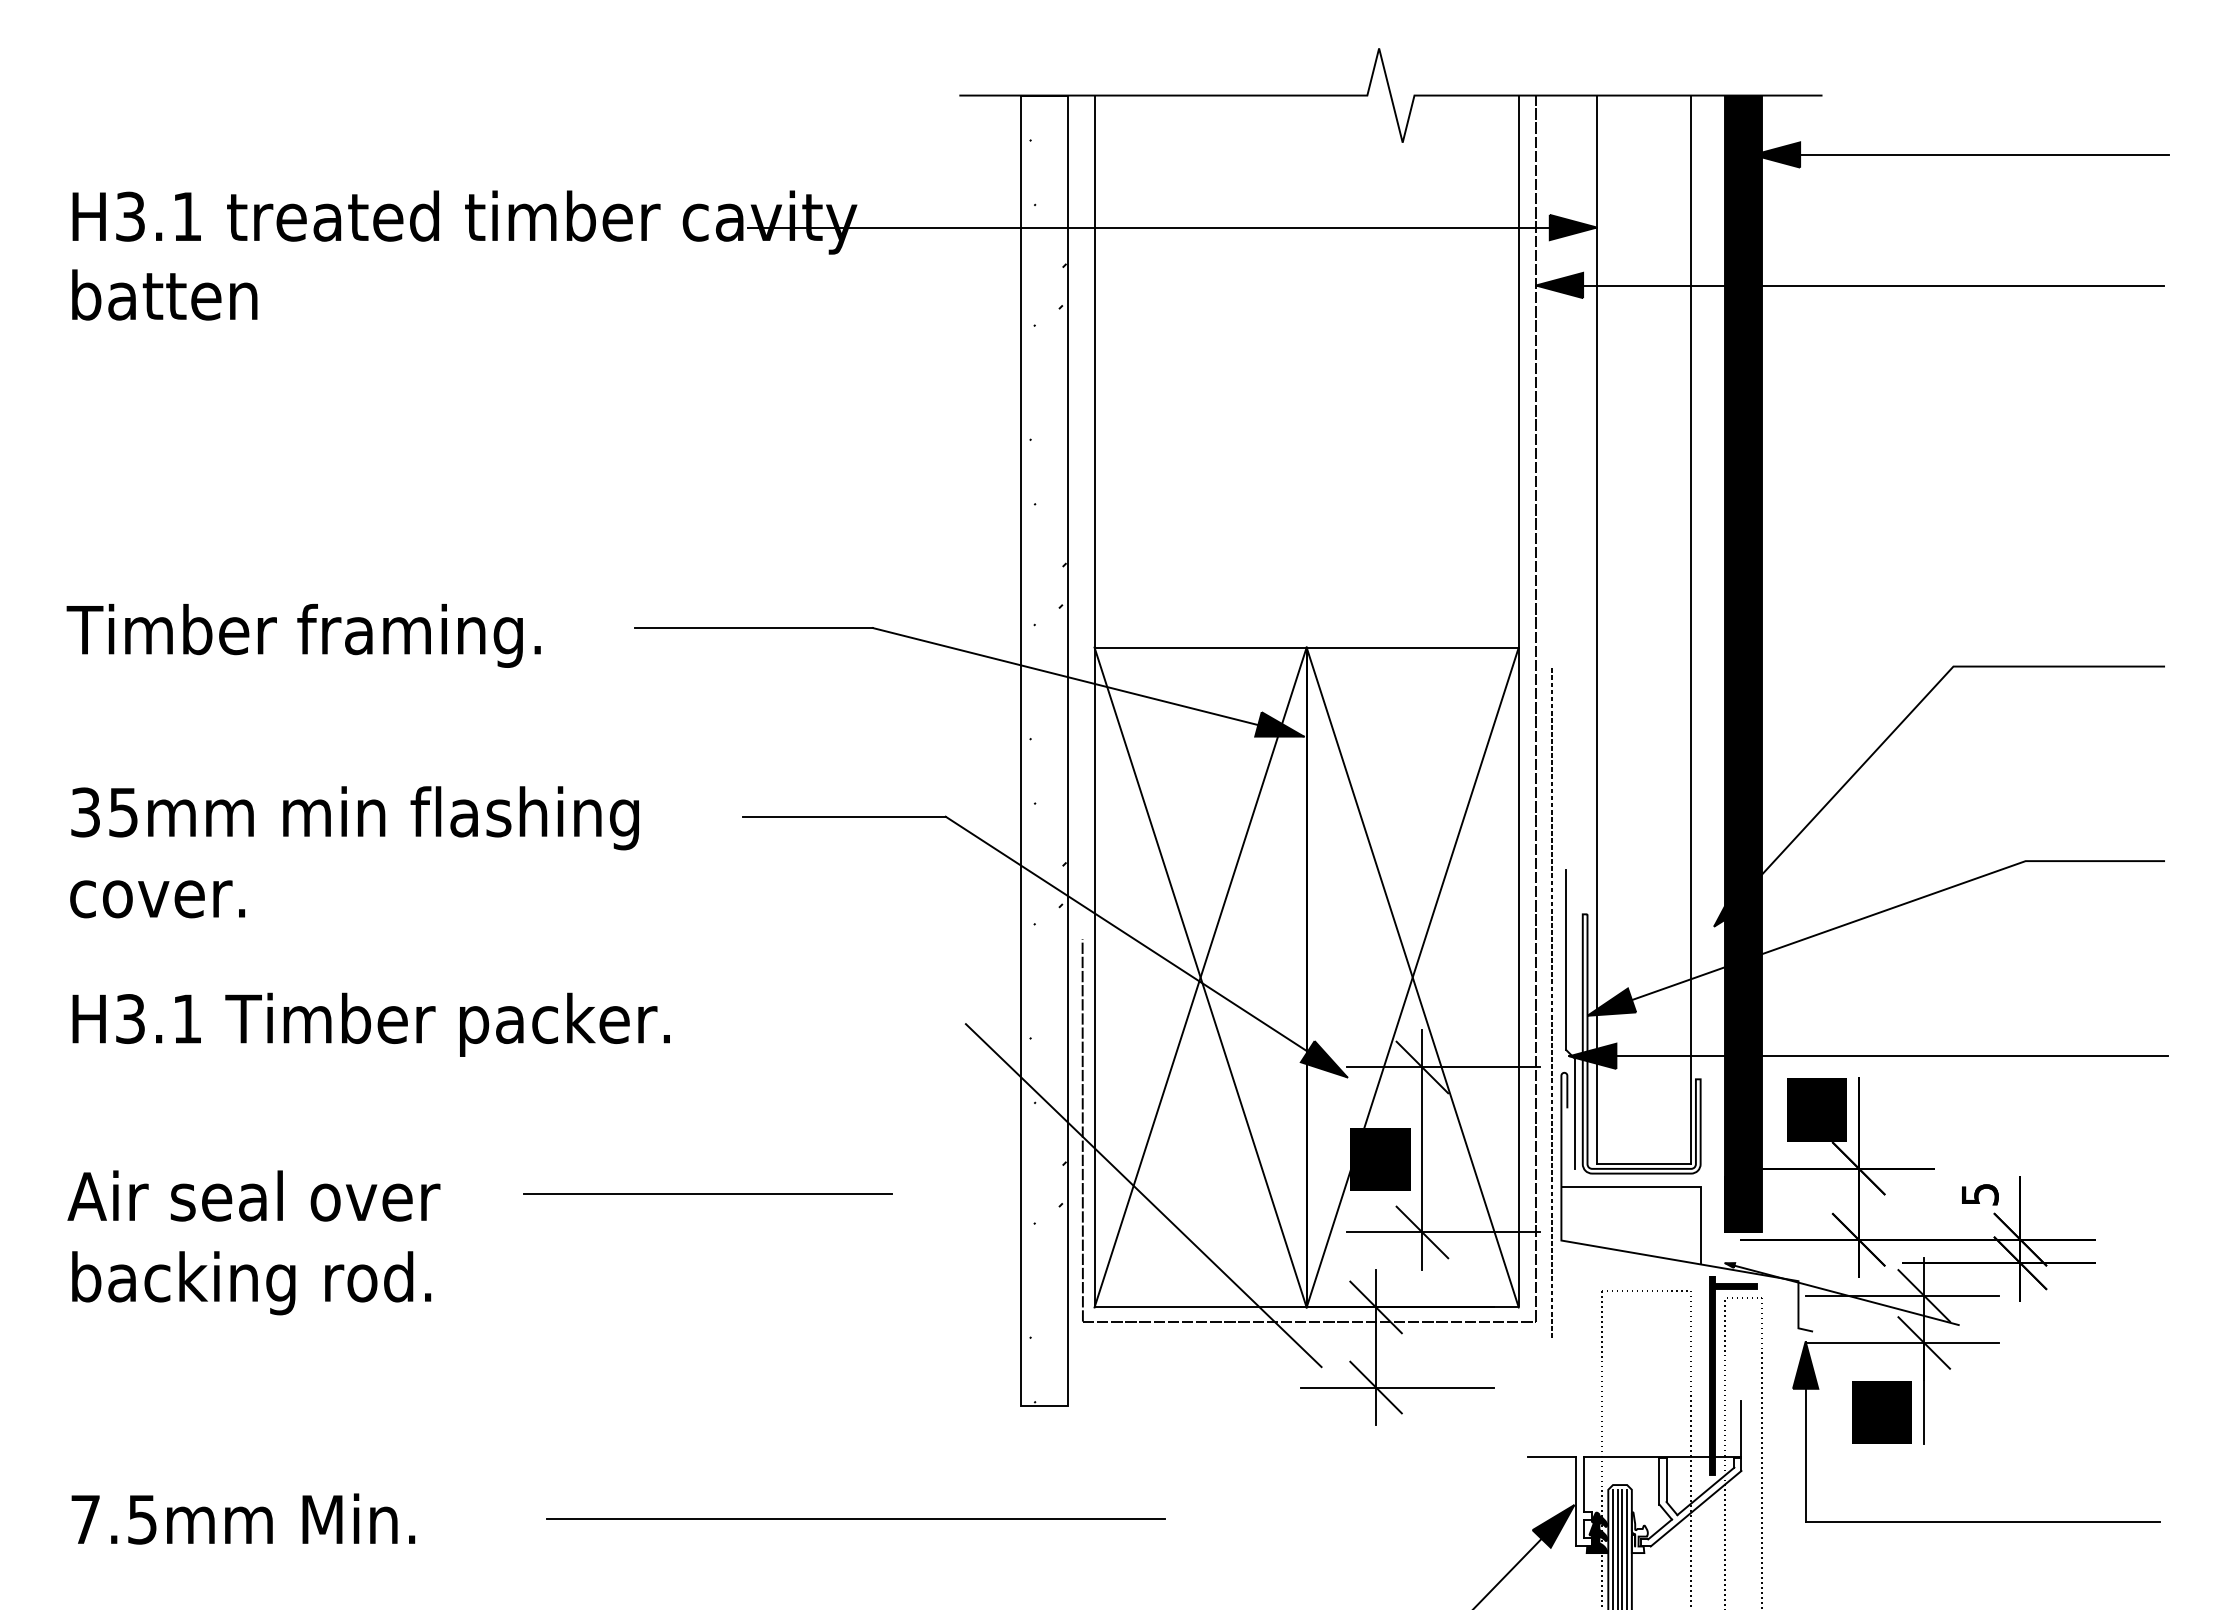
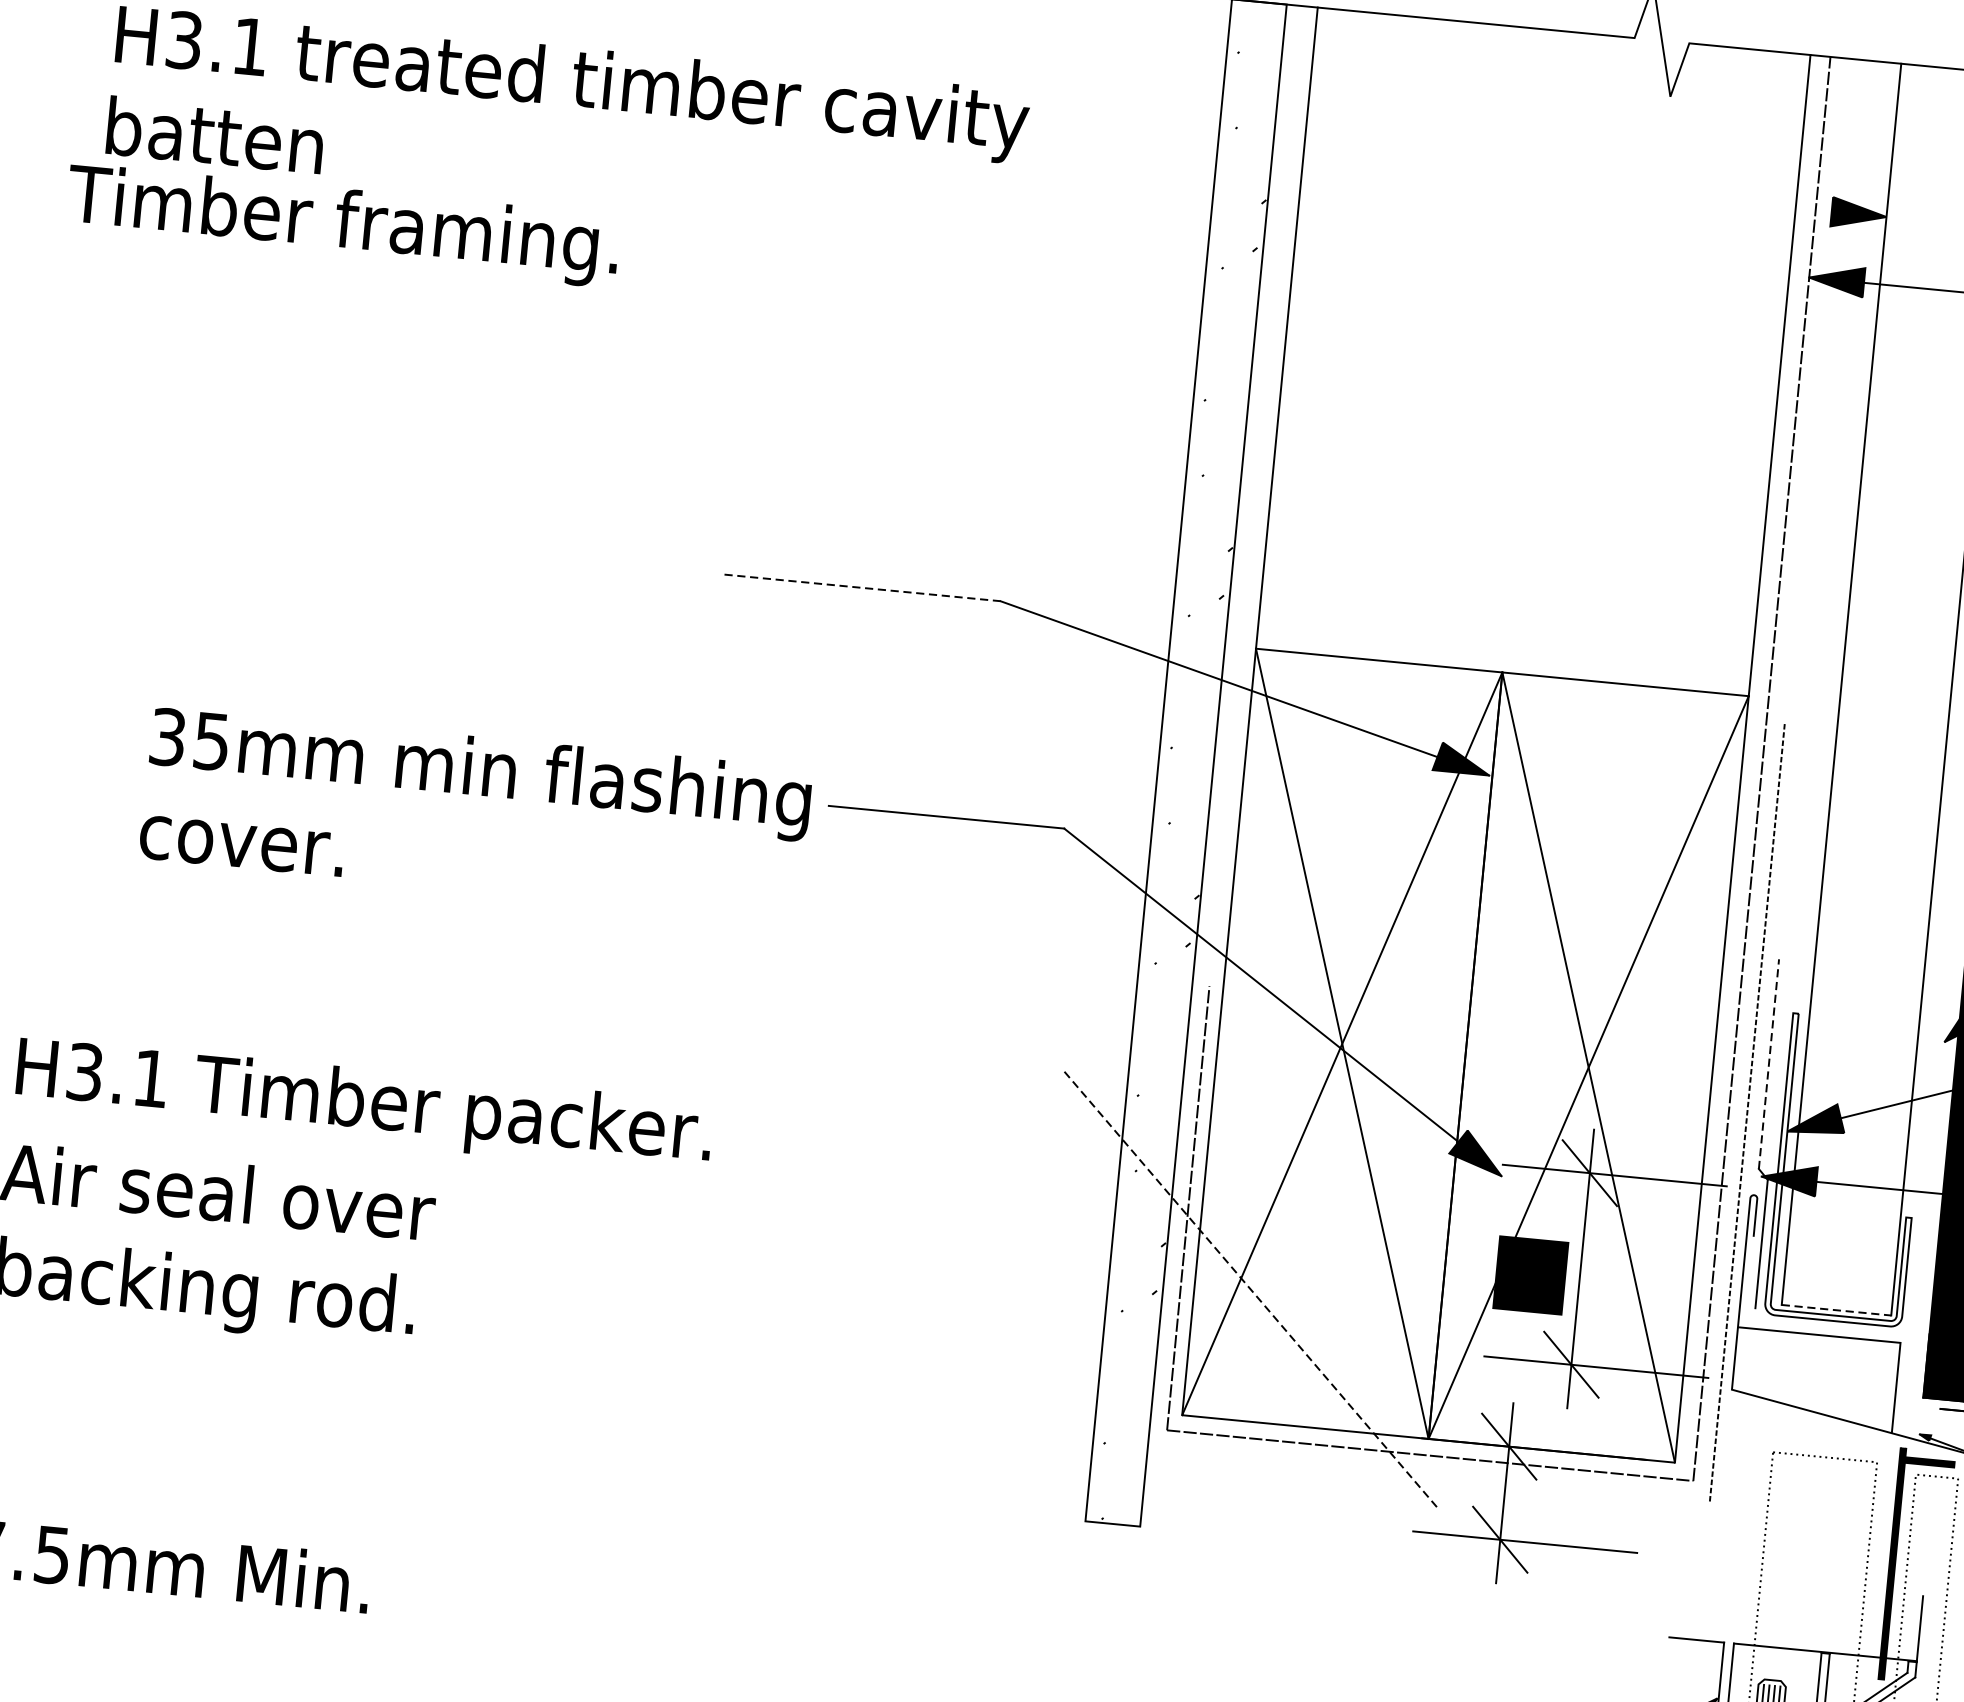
line: (1172, 227) -> (1393, 169), removed
line: (753, 628) -> (861, 588), solid -> dashed
text: (303, 635) -> (342, 225), moved
text: (354, 852) -> (475, 813), moved
line: (1566, 959) -> (1769, 1063), solid -> dashed
text: (370, 1024) -> (363, 1105), moved
line: (1644, 1164) -> (1836, 1310), solid -> dashed
line: (707, 1193) -> (745, 1239), removed
line: (1144, 1195) -> (1252, 1290), solid -> dashed
line: (856, 1519) -> (881, 1634), removed

